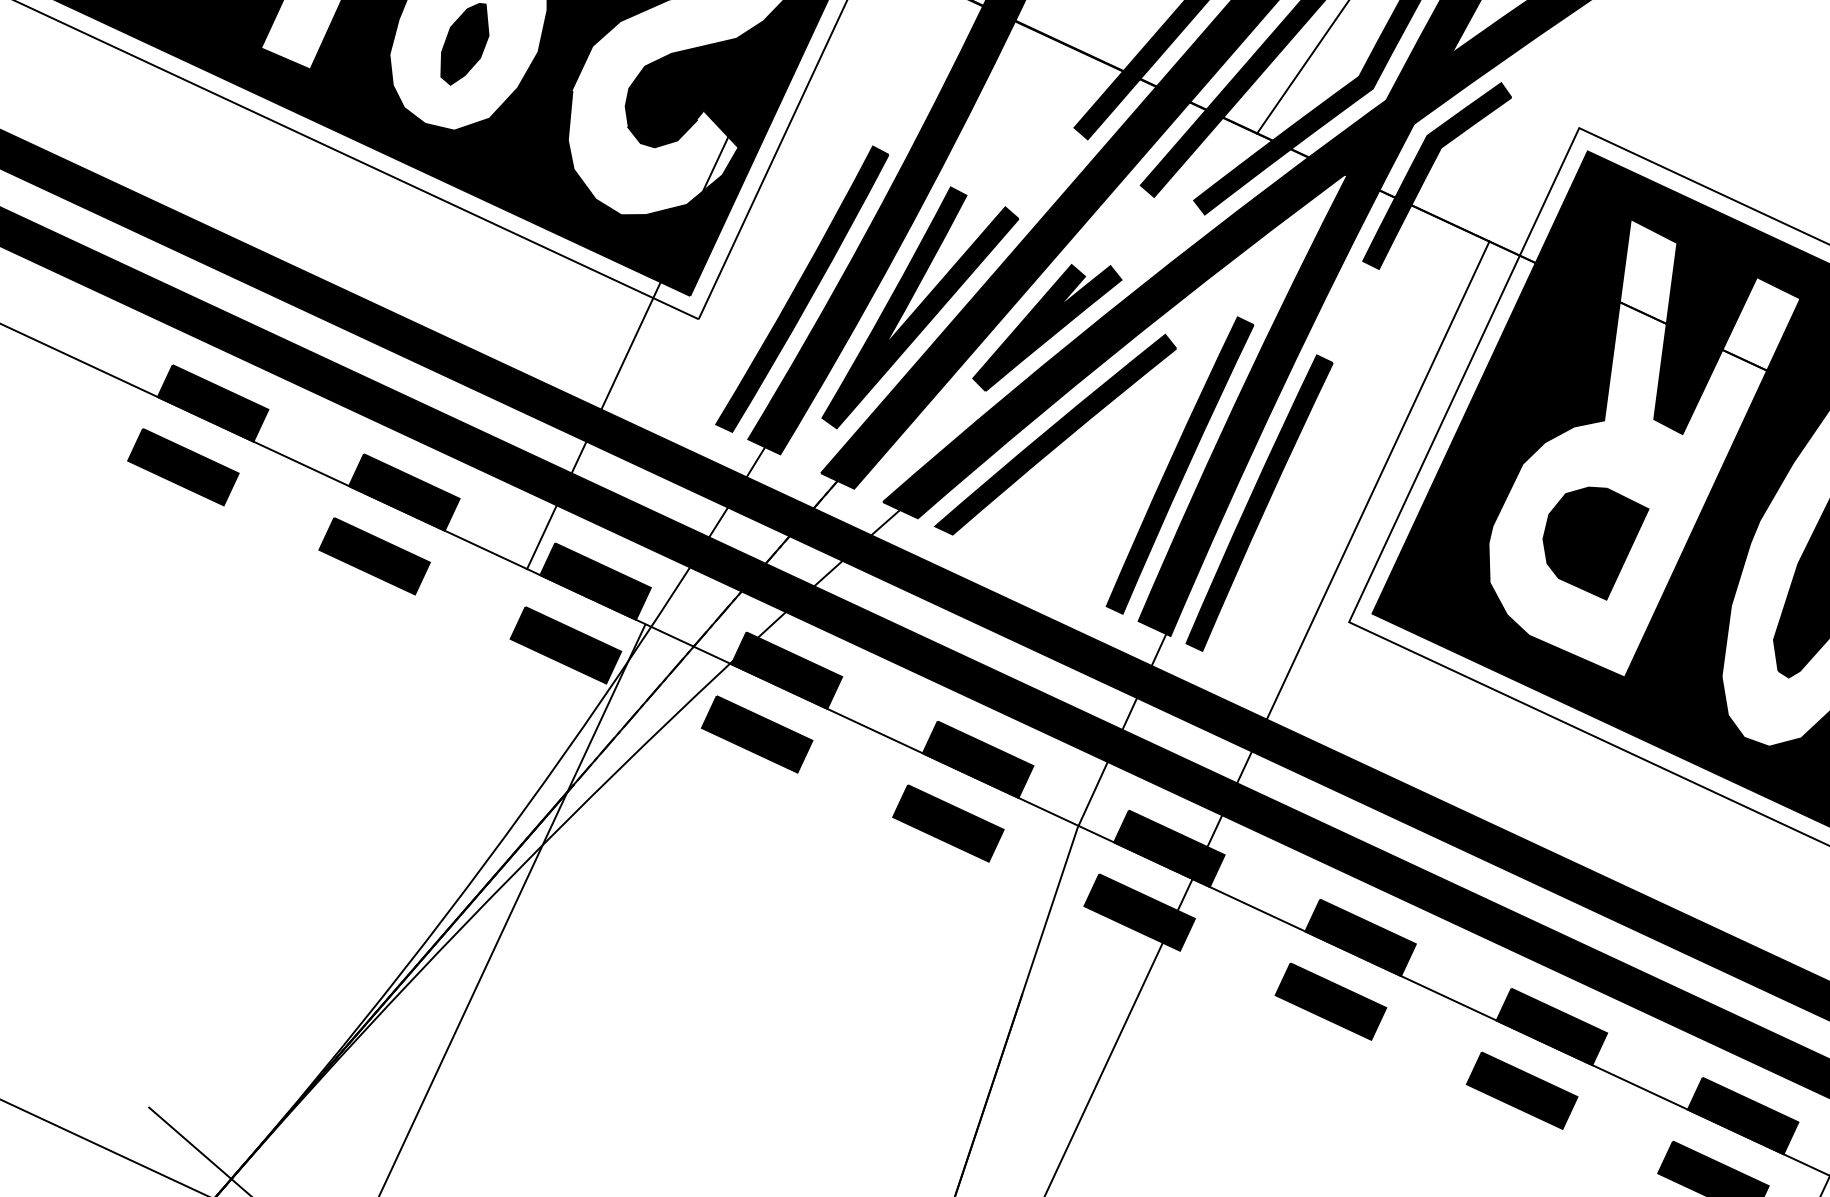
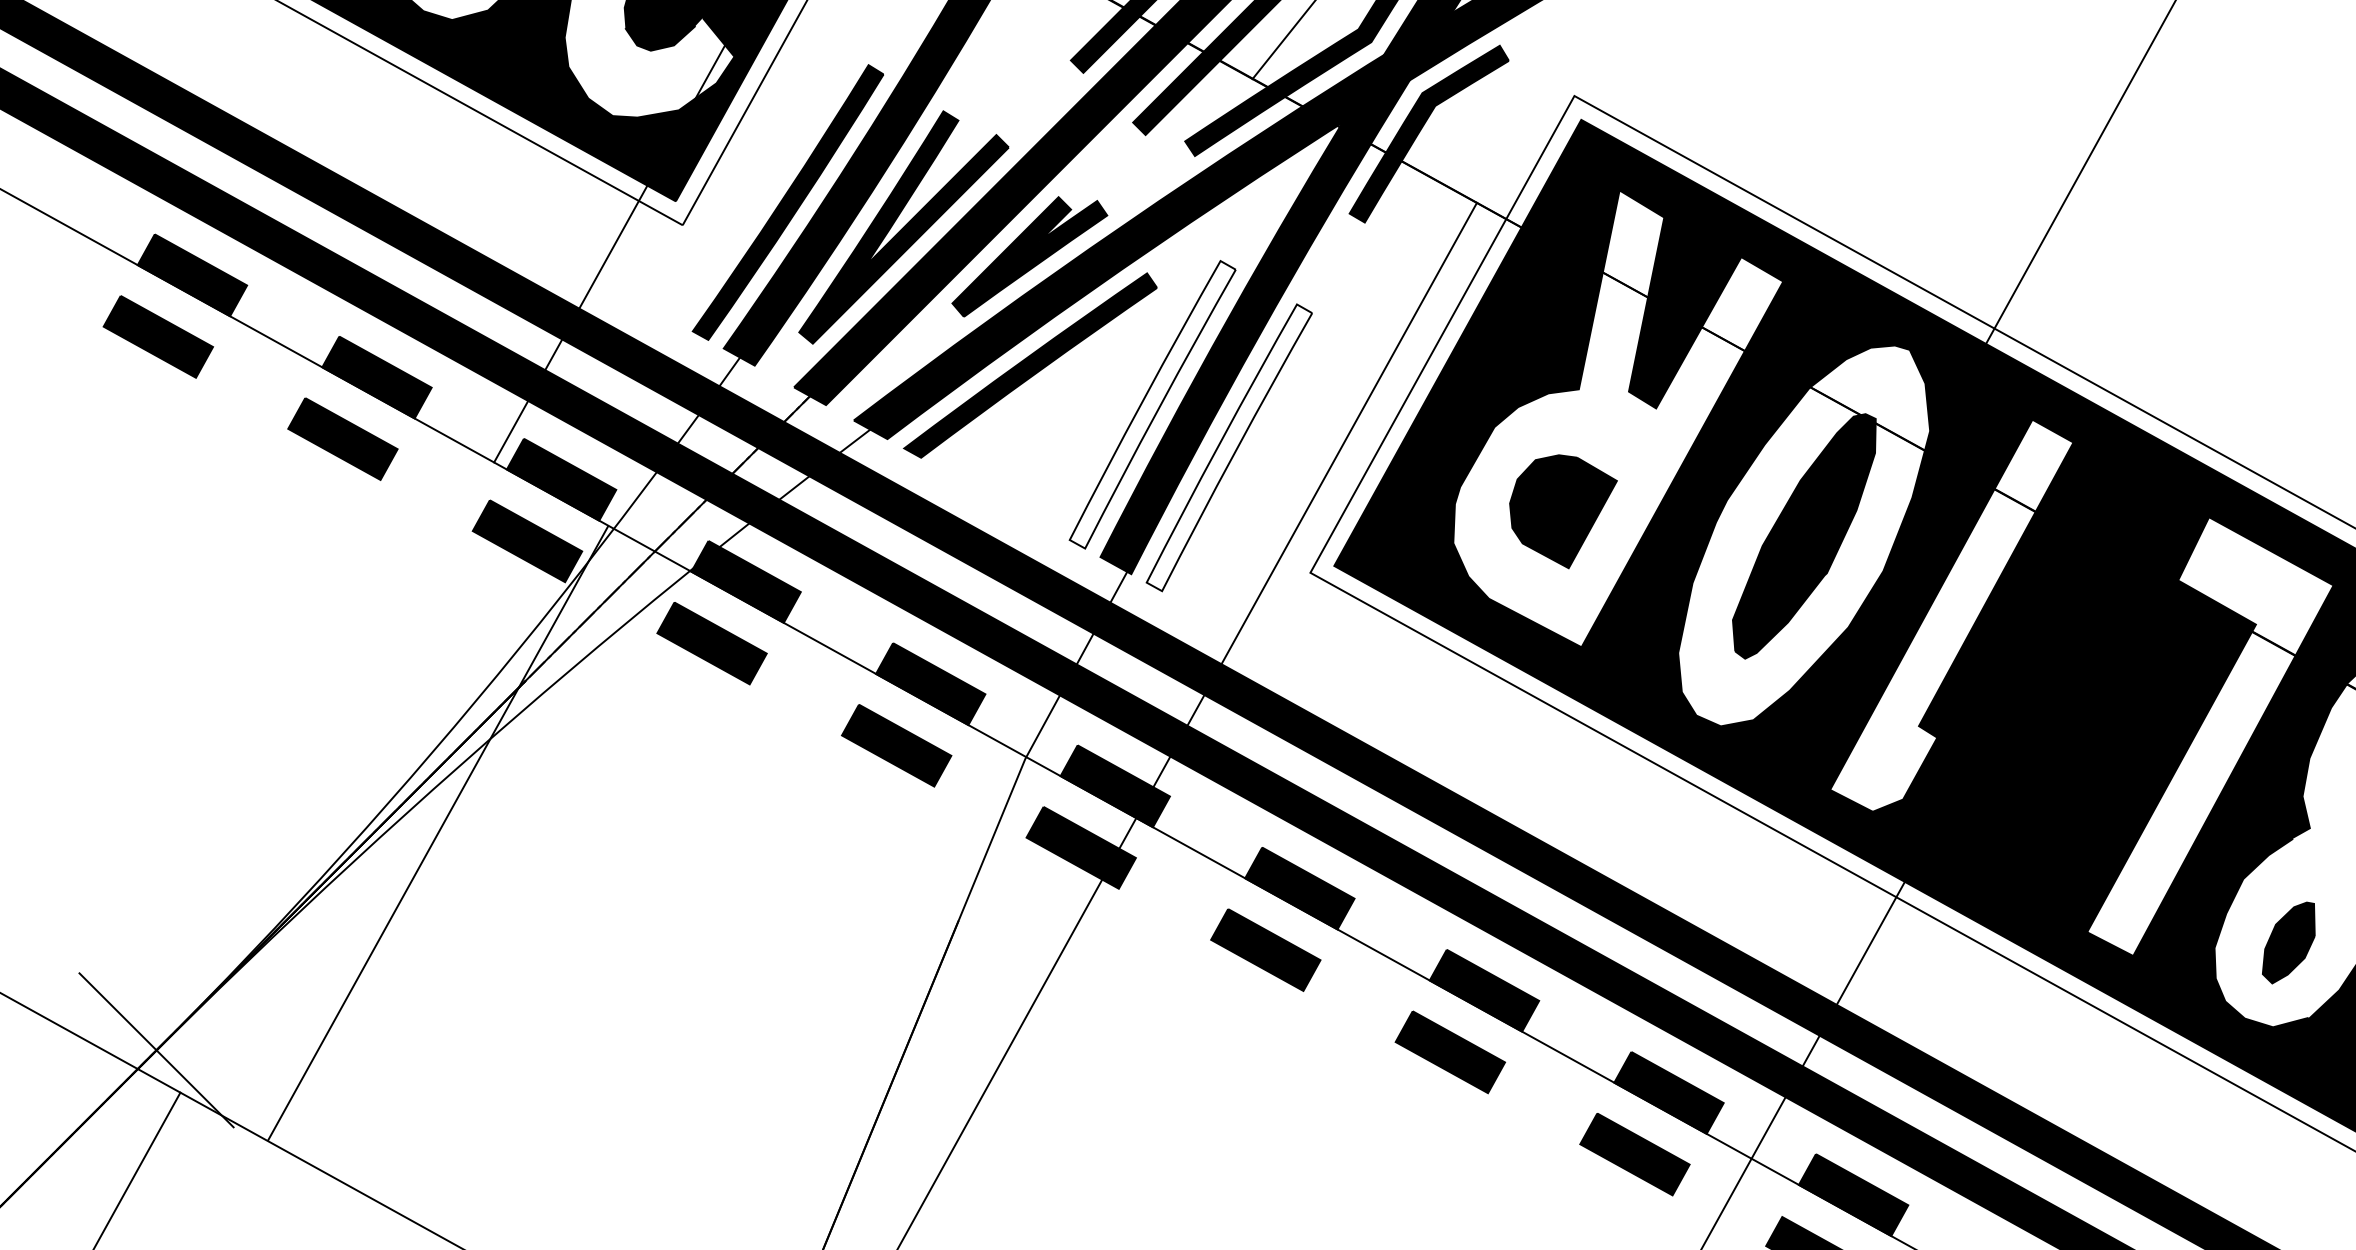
fill: (1179, 465) -> (1152, 404), removed
fill: (1259, 502) -> (1229, 447), removed

